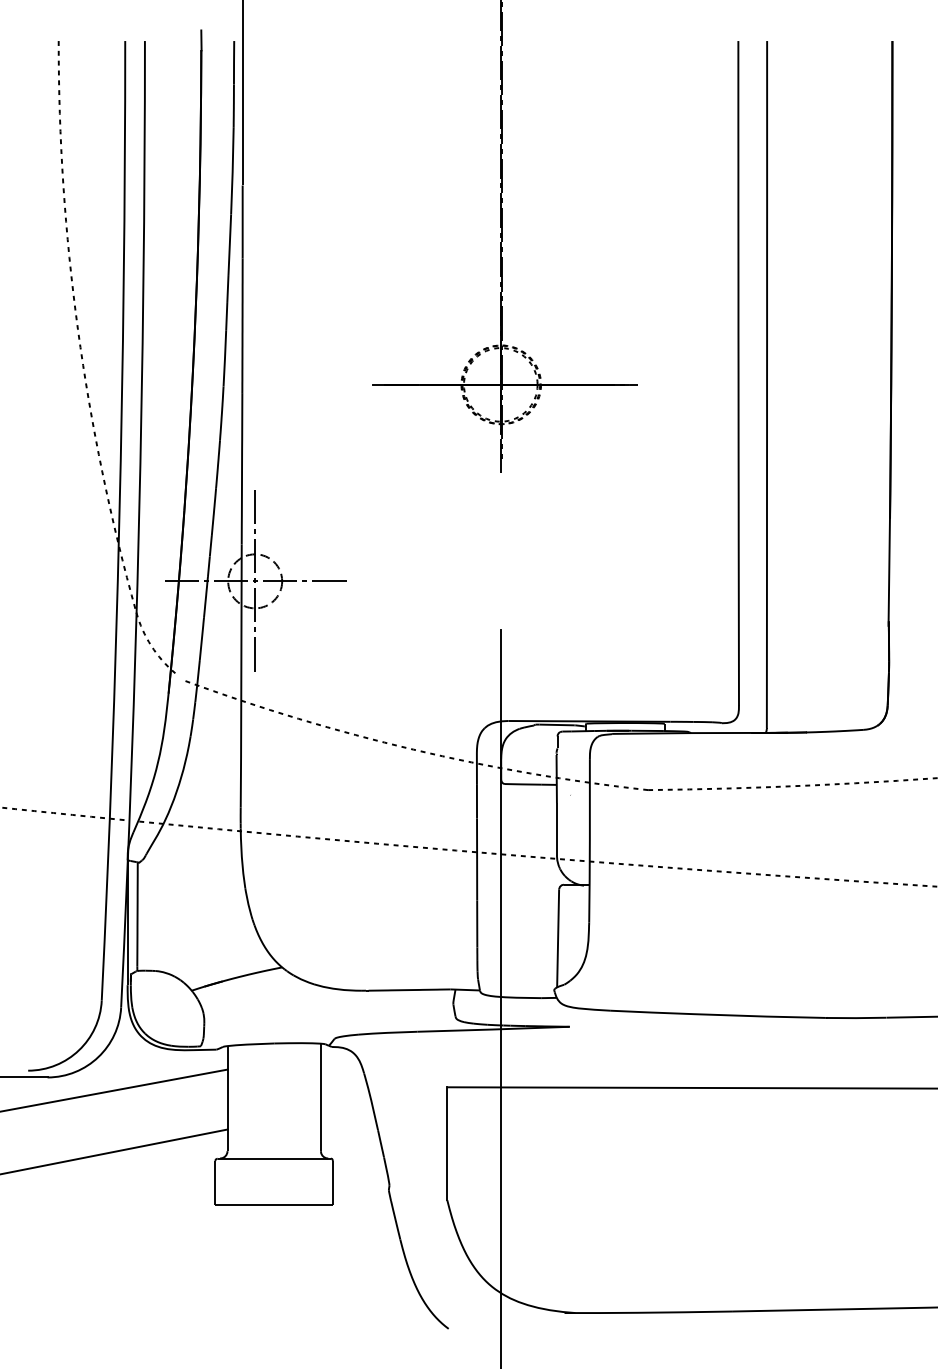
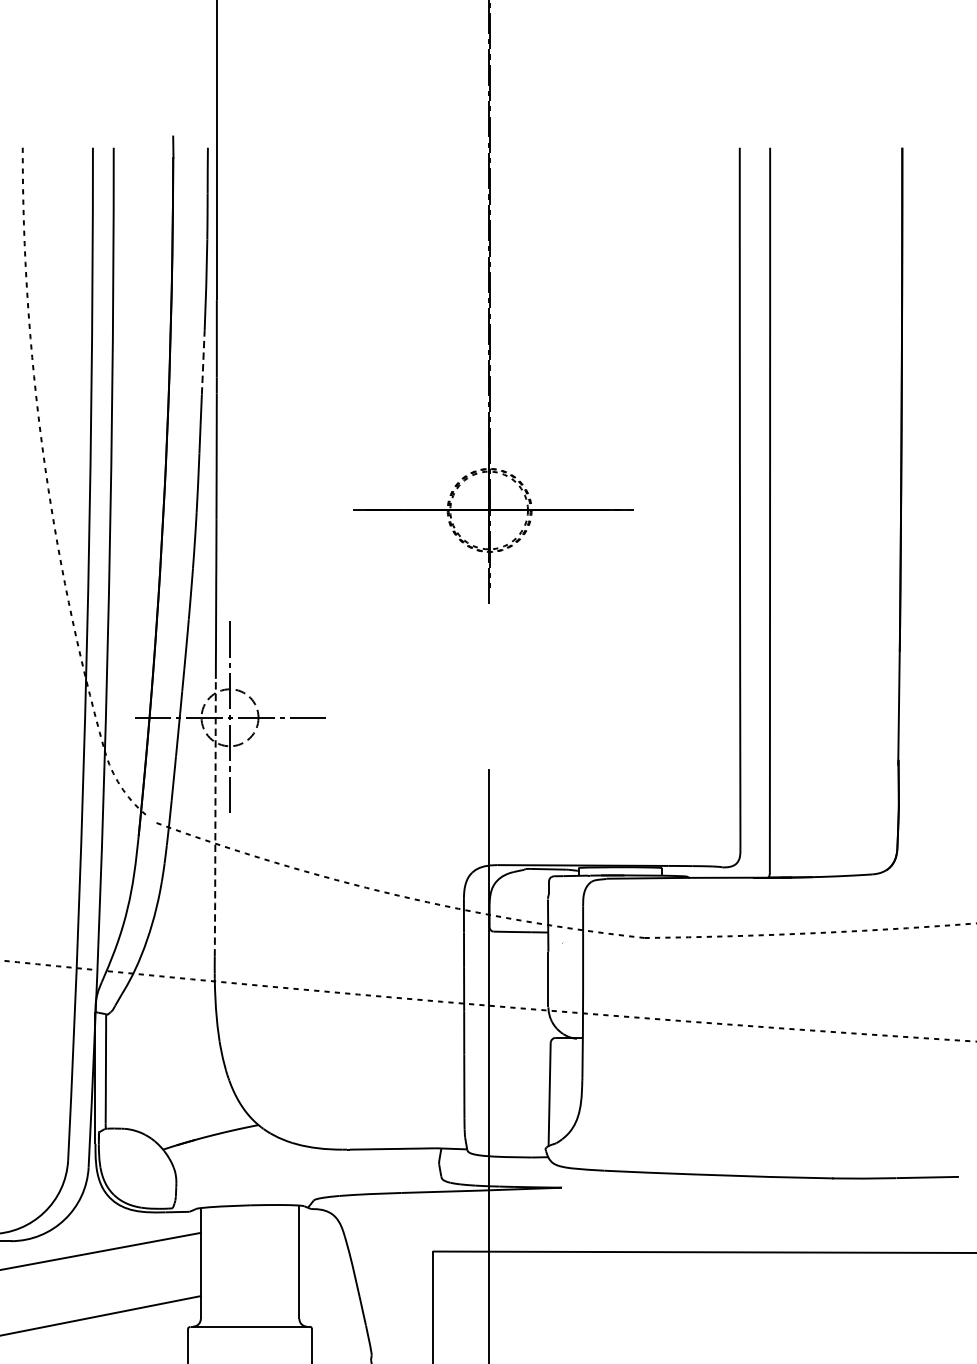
line: (229, 244) -> (202, 362), solid -> dashed
line: (241, 677) -> (215, 819), solid -> dashed

